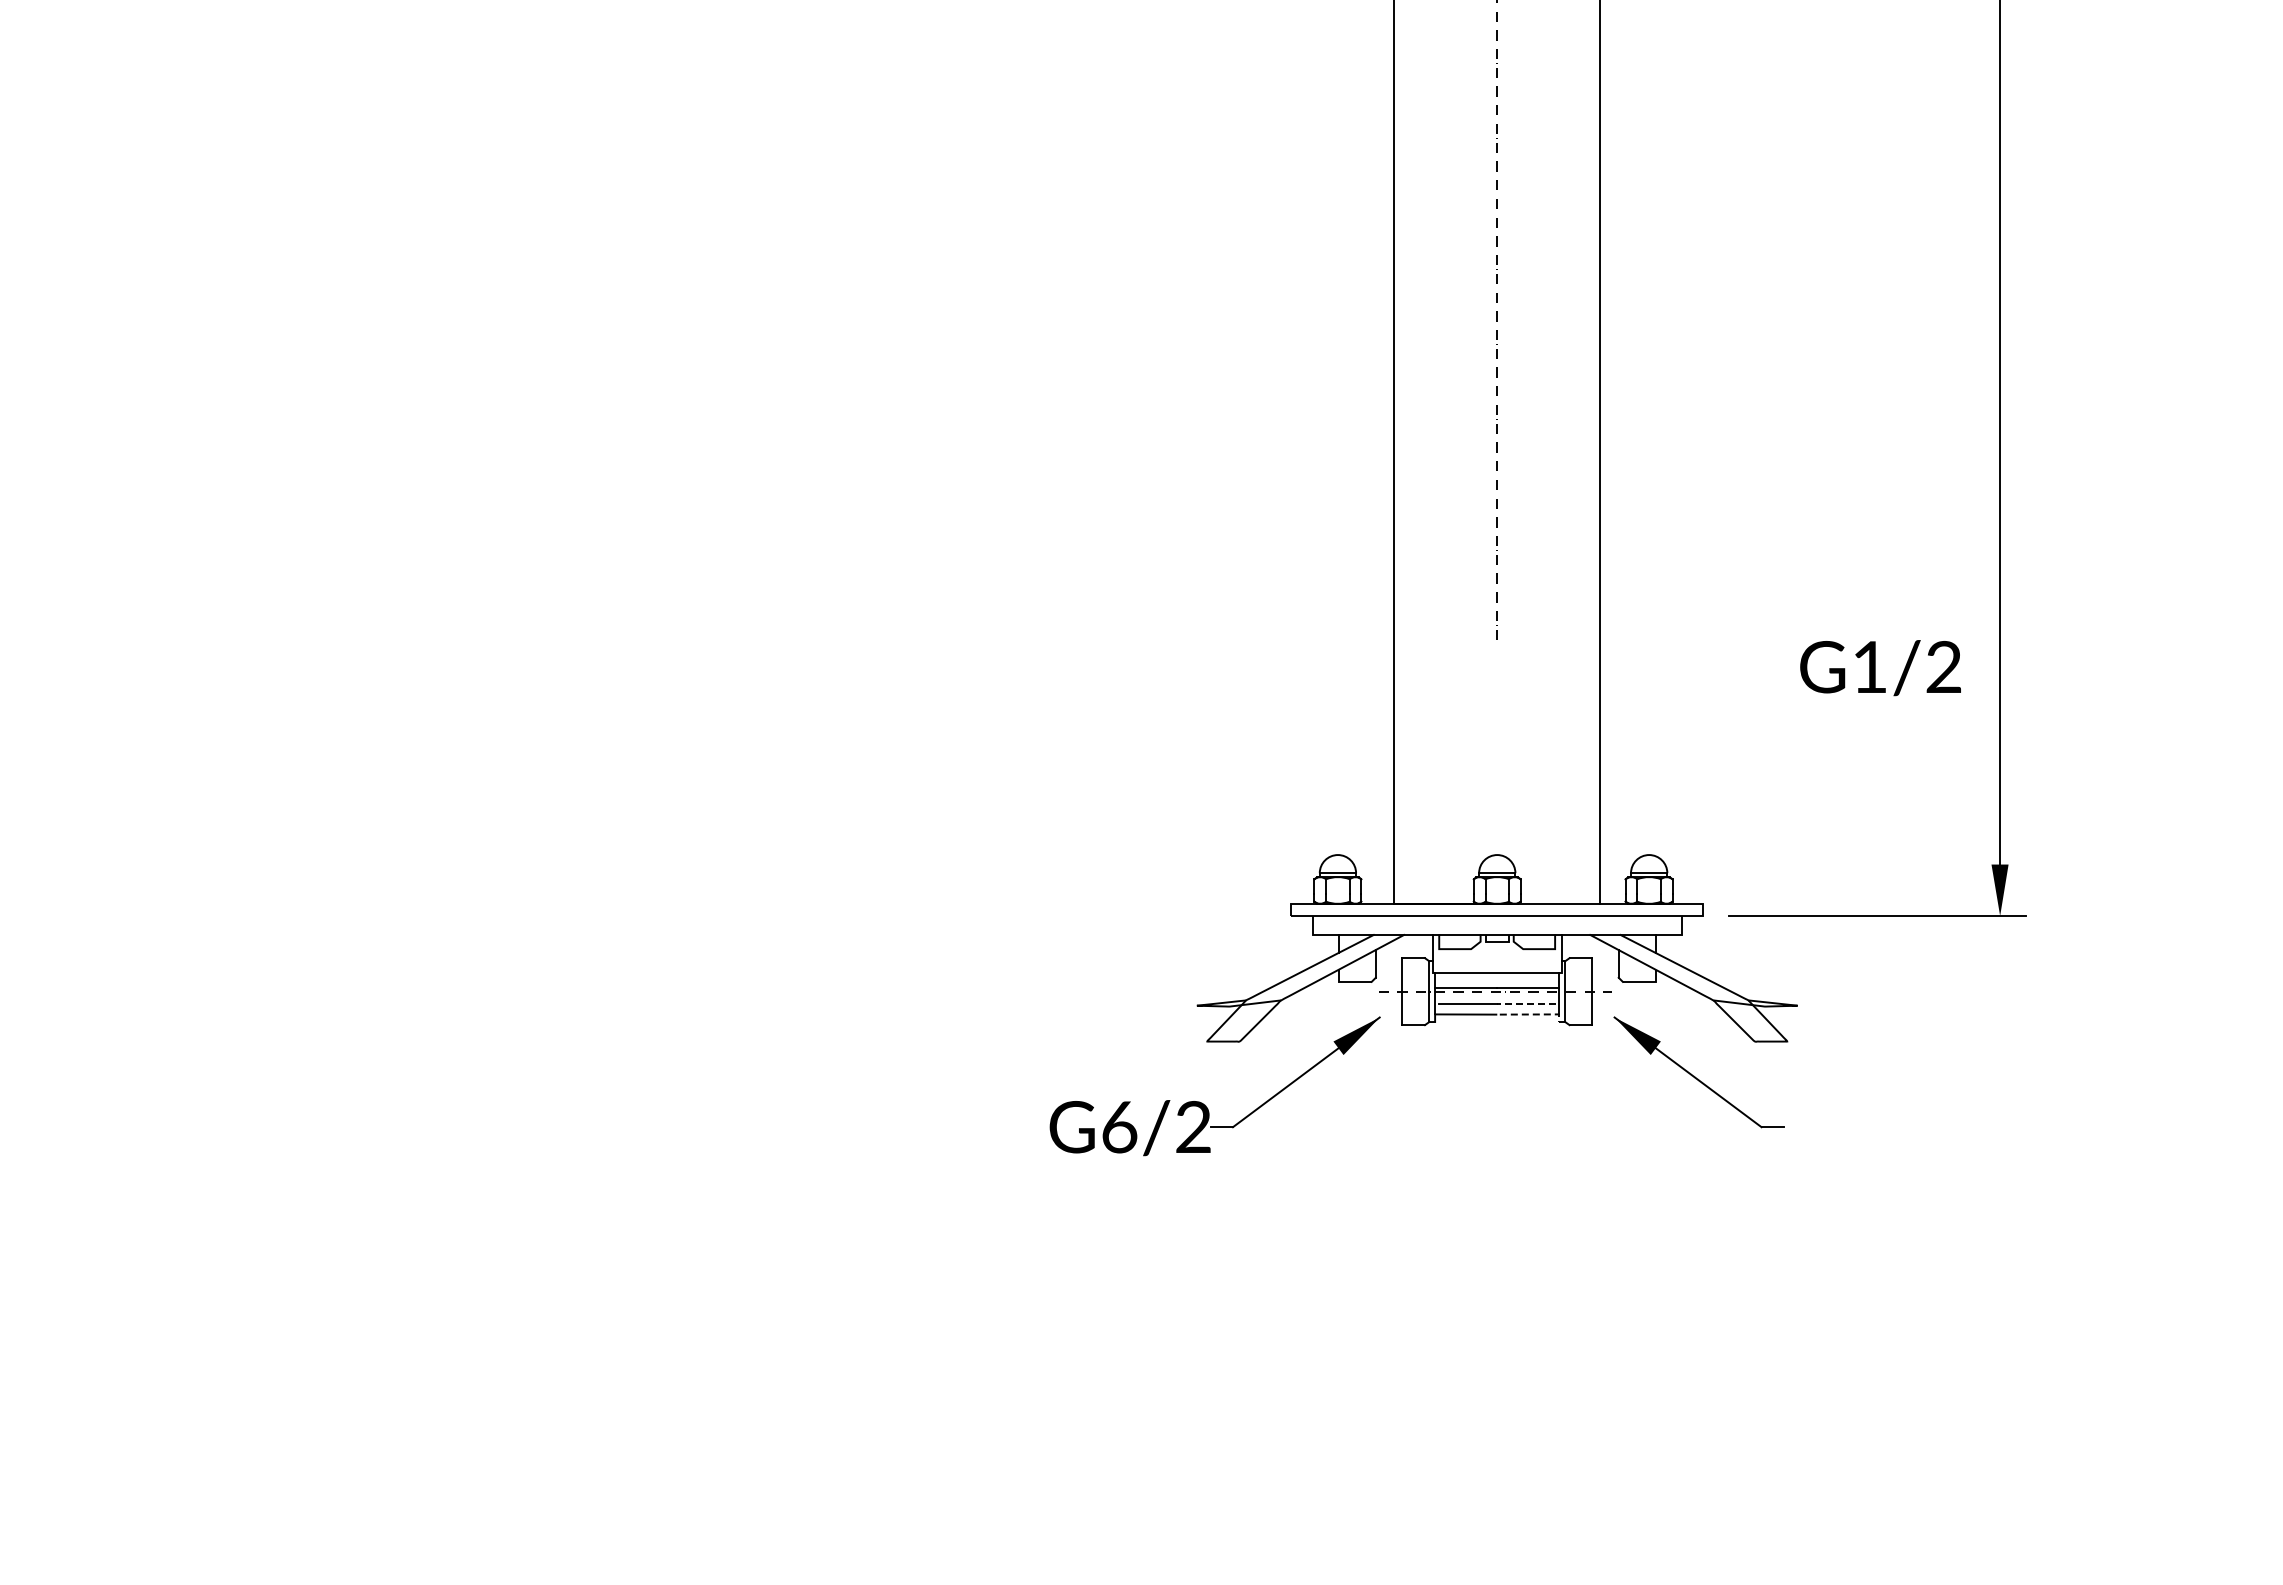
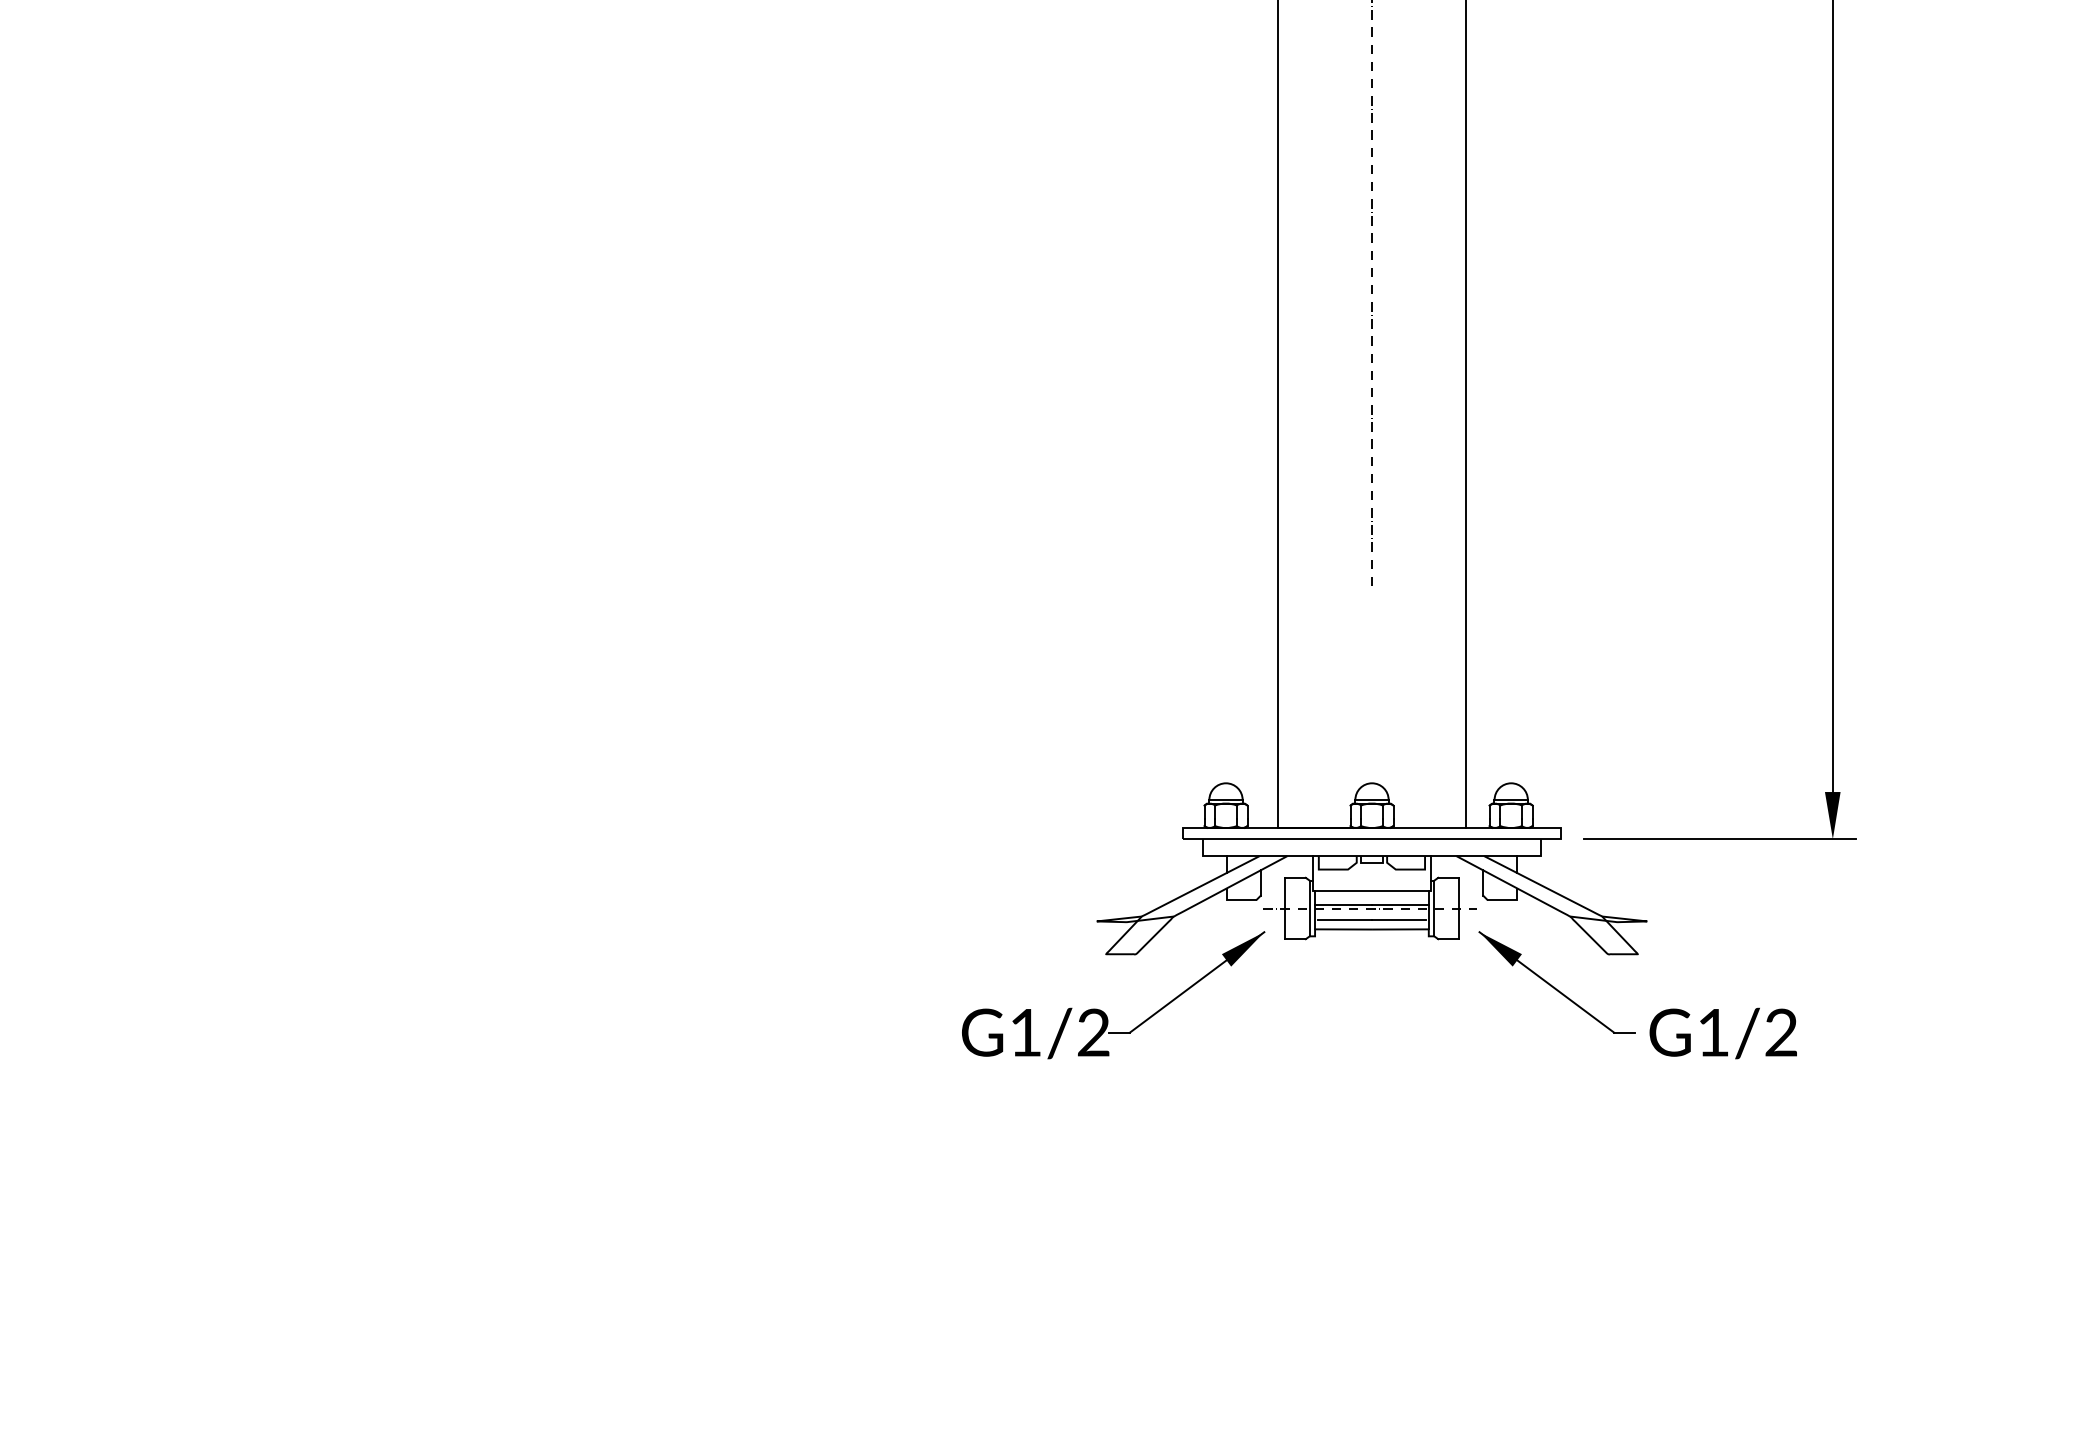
text: (1880, 668) -> (1723, 1033), moved
line: (1526, 1003) -> (1398, 919), dashed -> solid
line: (1536, 1014) -> (1407, 929), dashed -> solid
text: (1119, 1127) -> (1025, 1032), G6/2 -> G1/2

